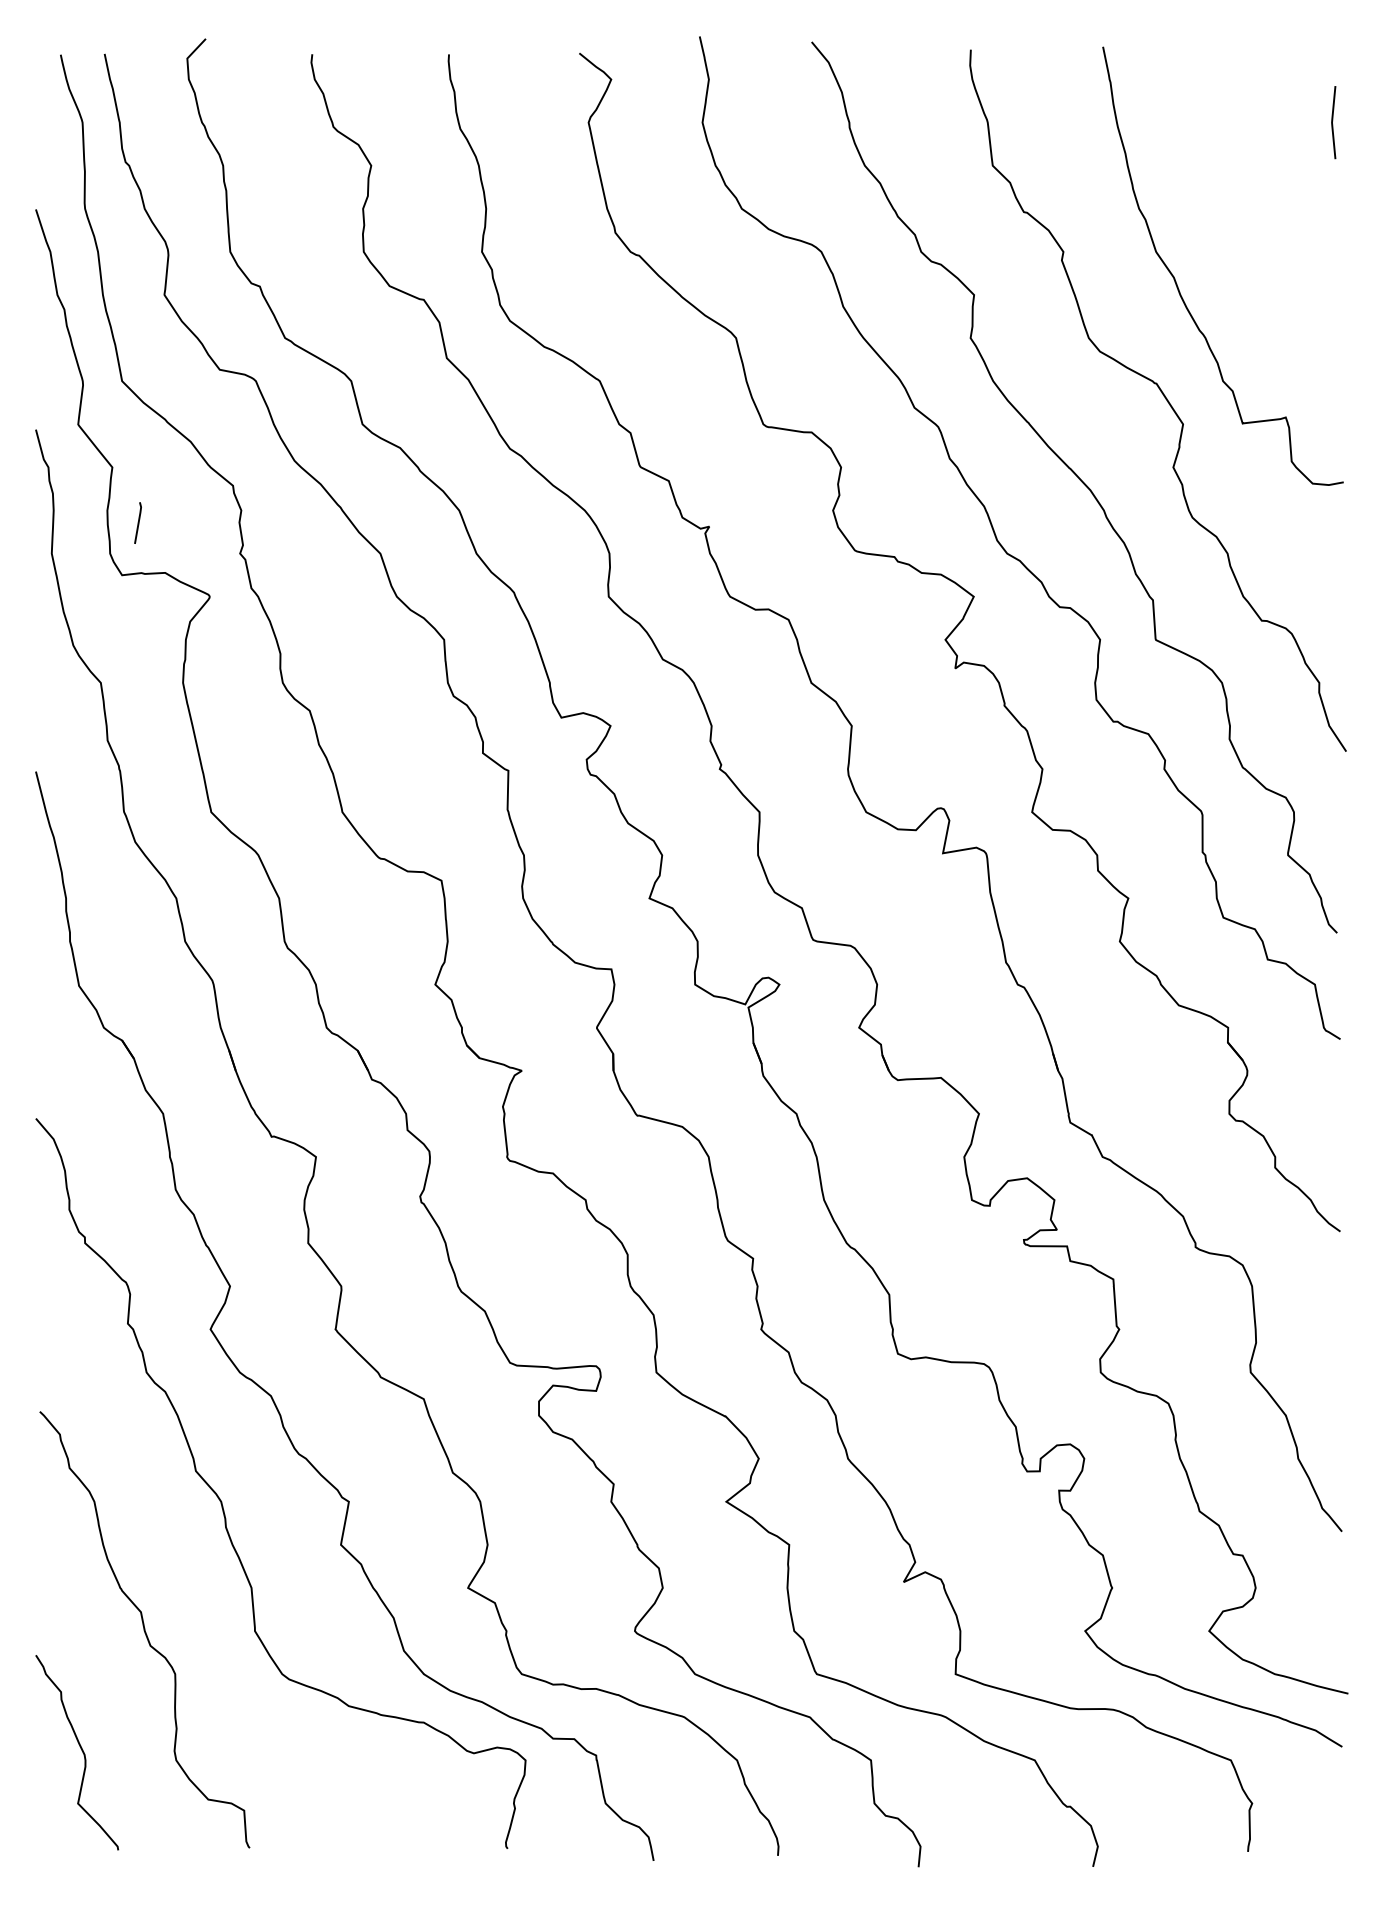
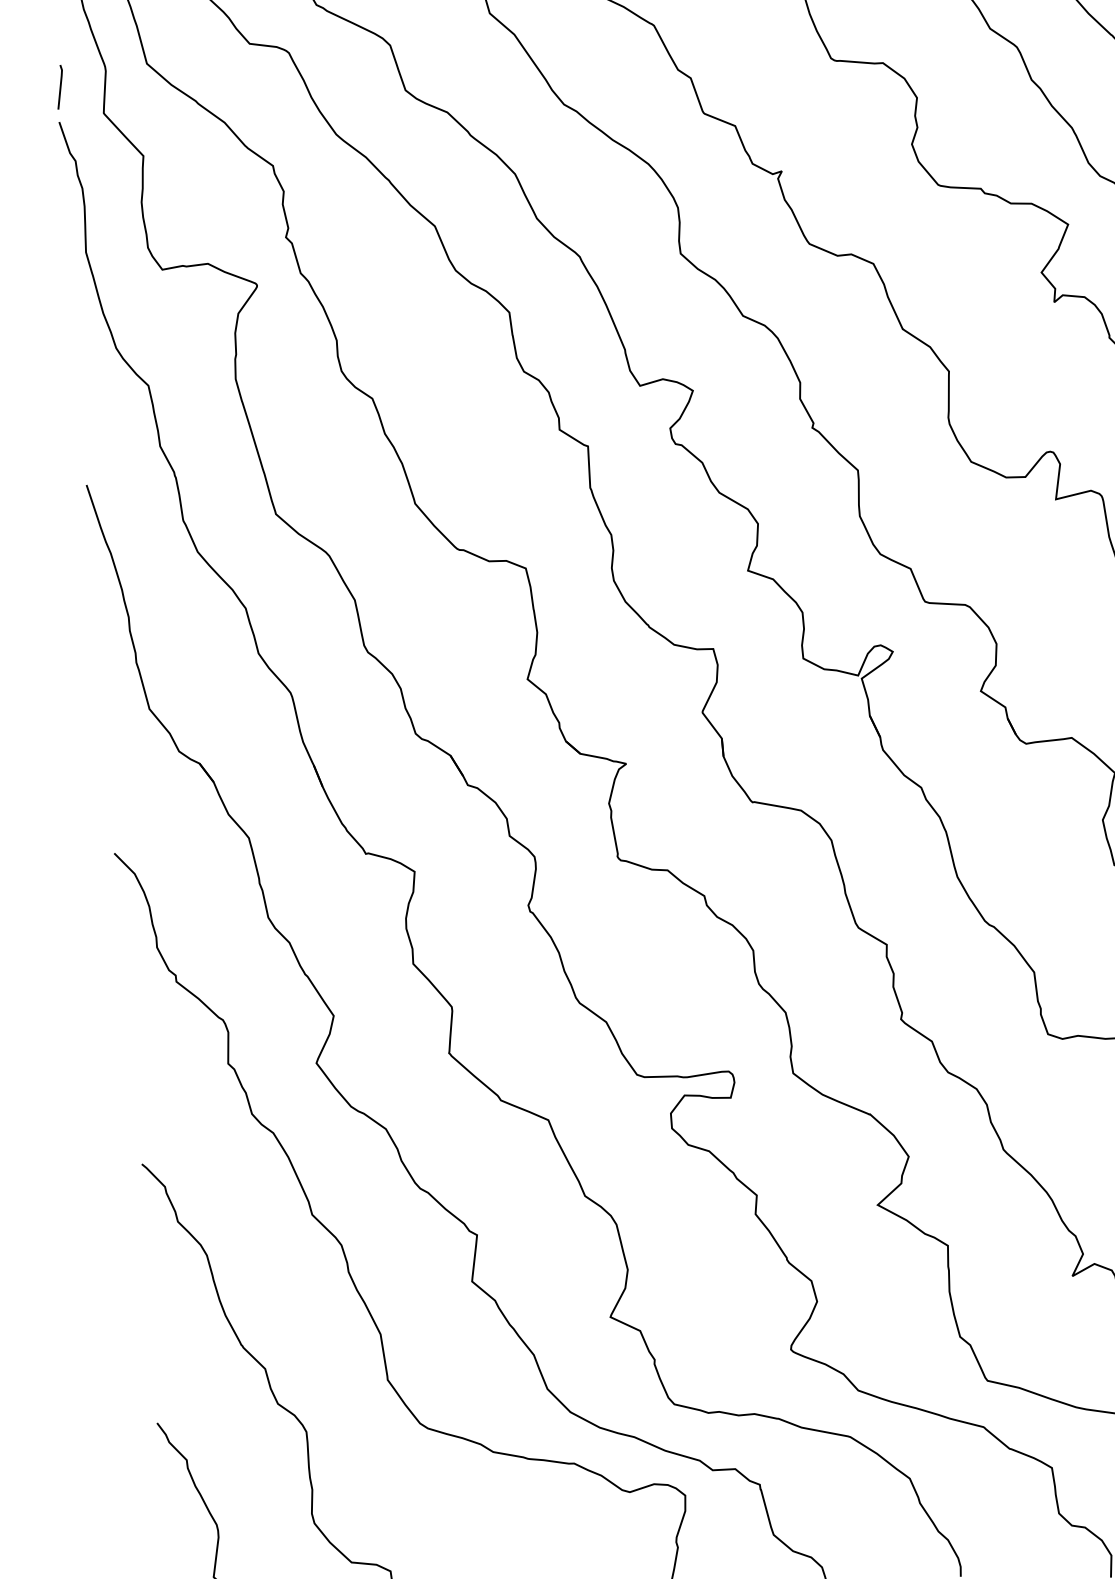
line: (137, 522) -> (59, 86), moved

